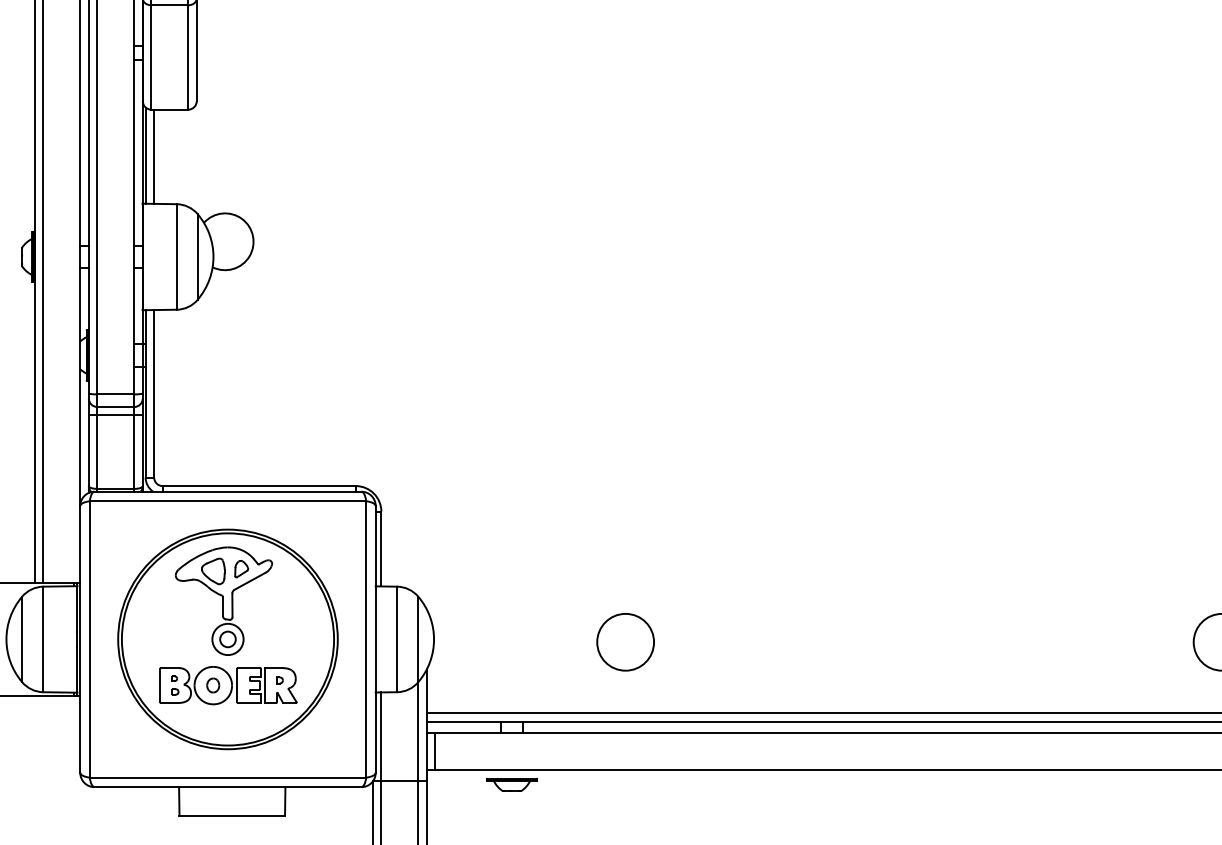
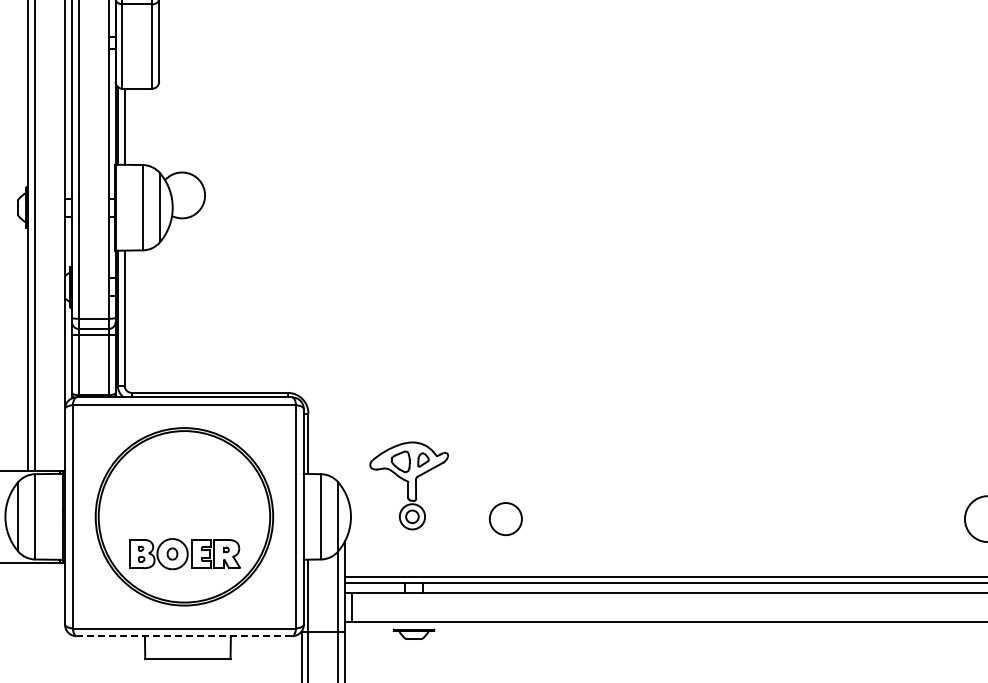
part: (223, 600) -> (408, 485), moved
circle: (625, 641) -> (505, 518), size x0.7
line: (228, 787) -> (184, 636), solid -> dashed

